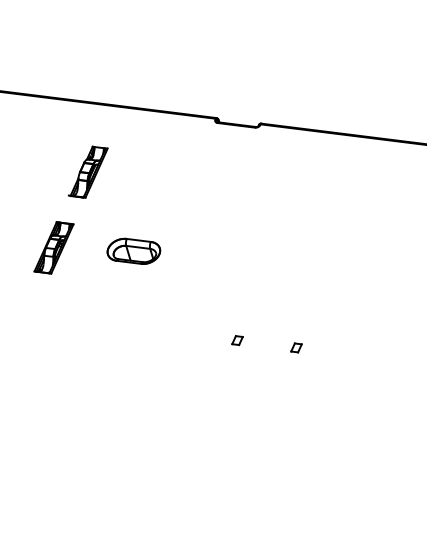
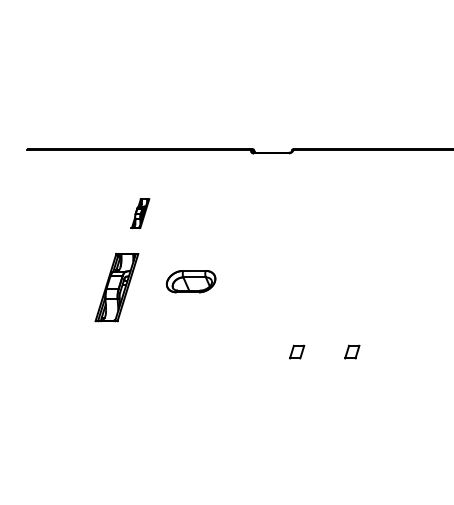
part: (88, 172) -> (140, 213), size x0.6
part: (53, 247) -> (116, 287), size x1.4
part: (236, 339) -> (296, 351), size x1.6
part: (296, 347) -> (352, 351), size x1.6

